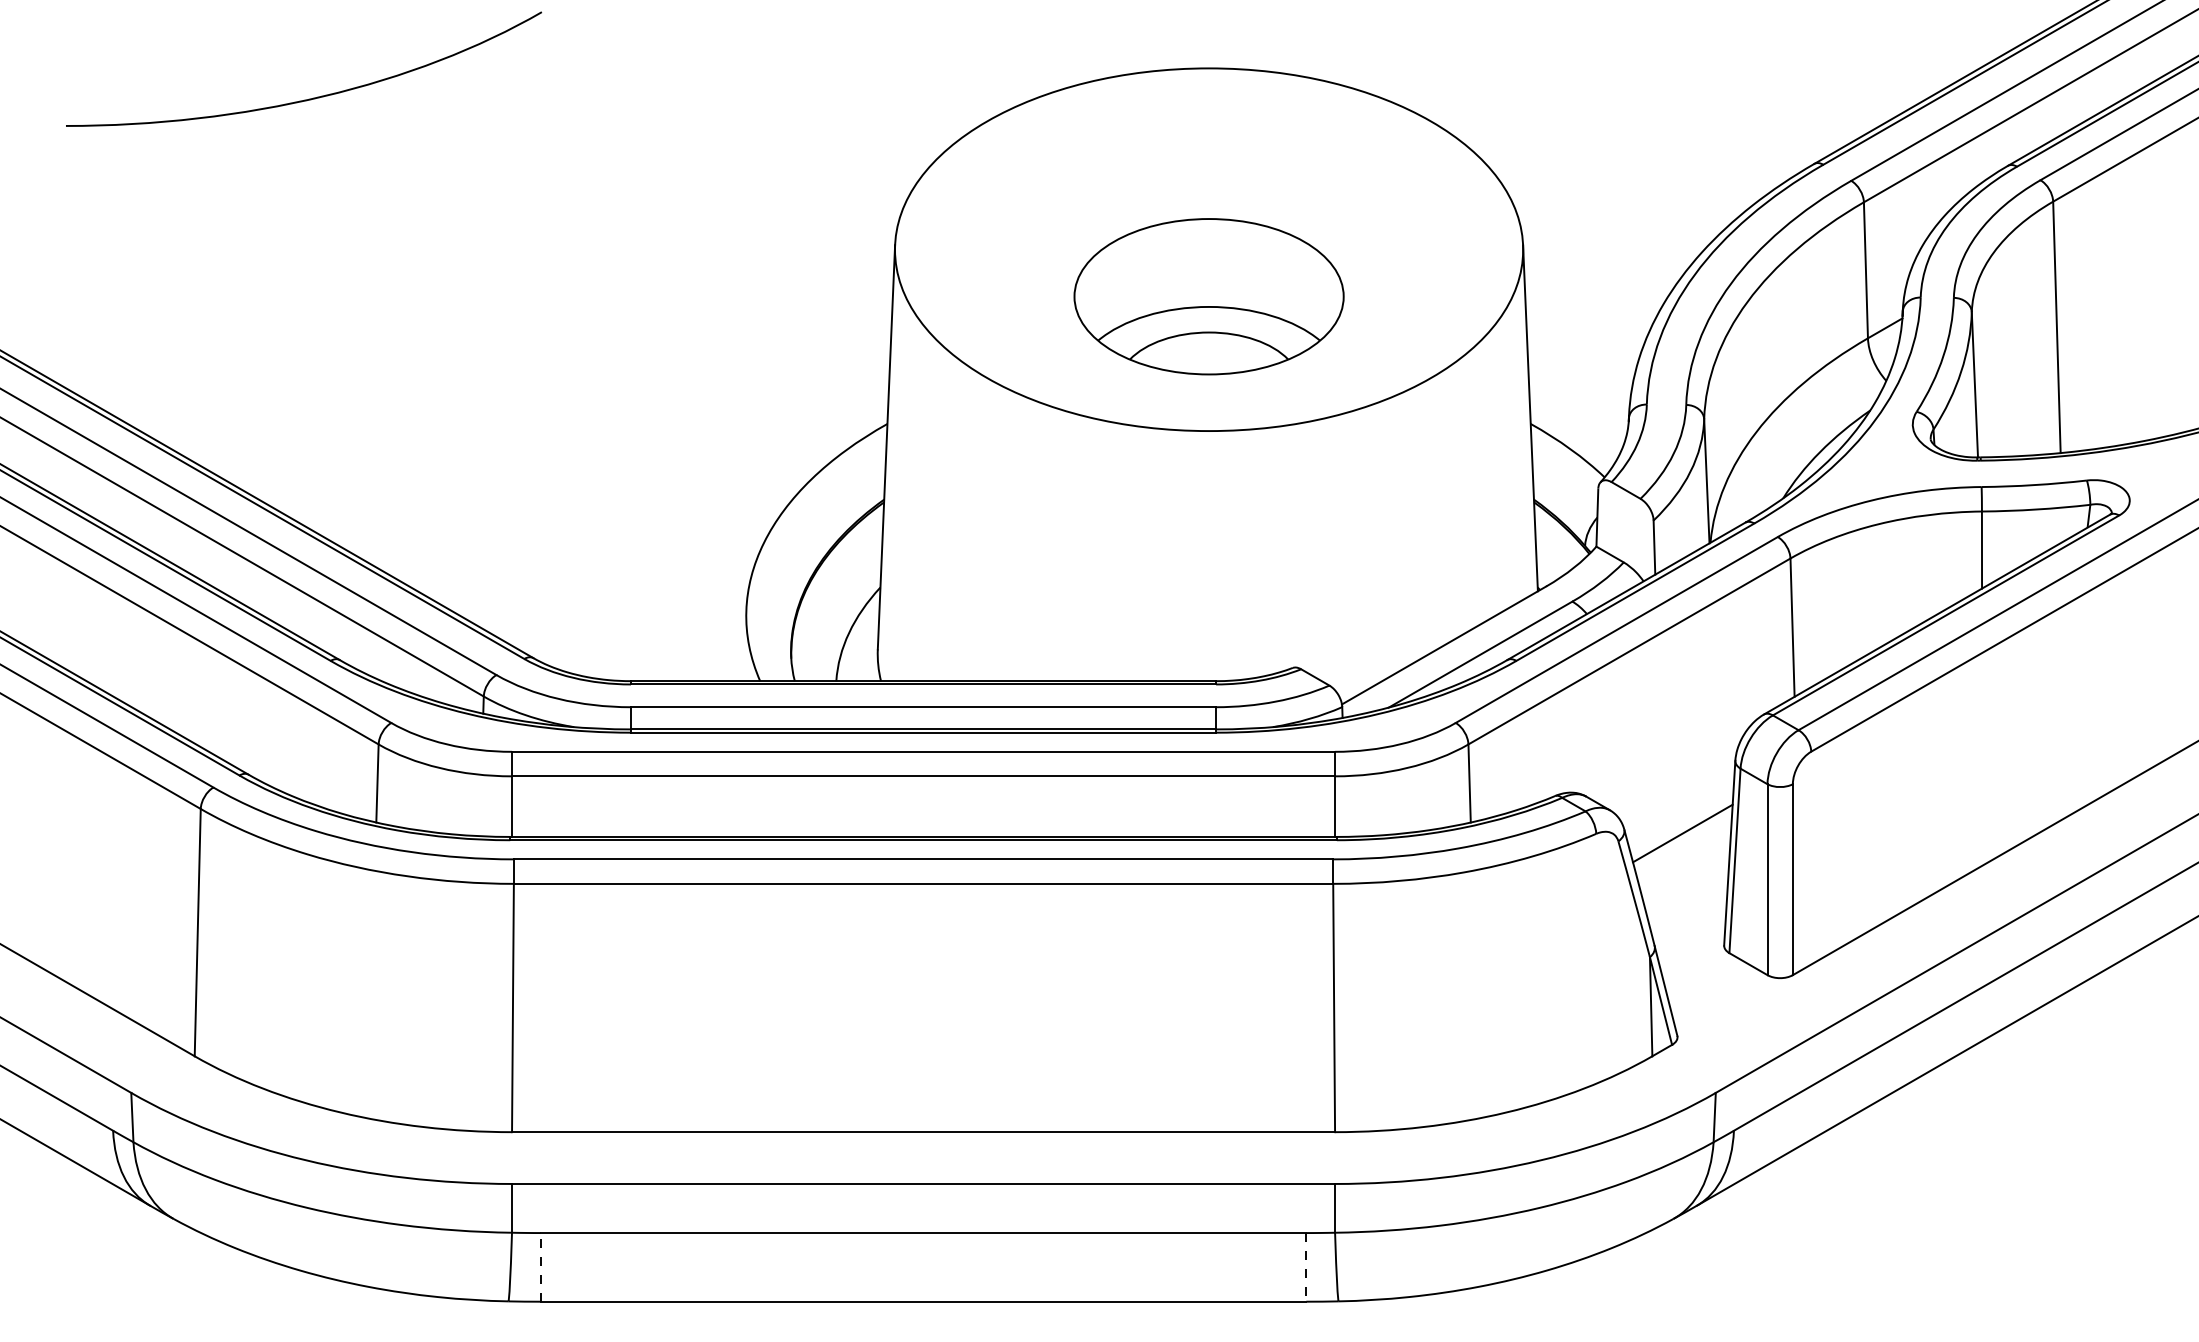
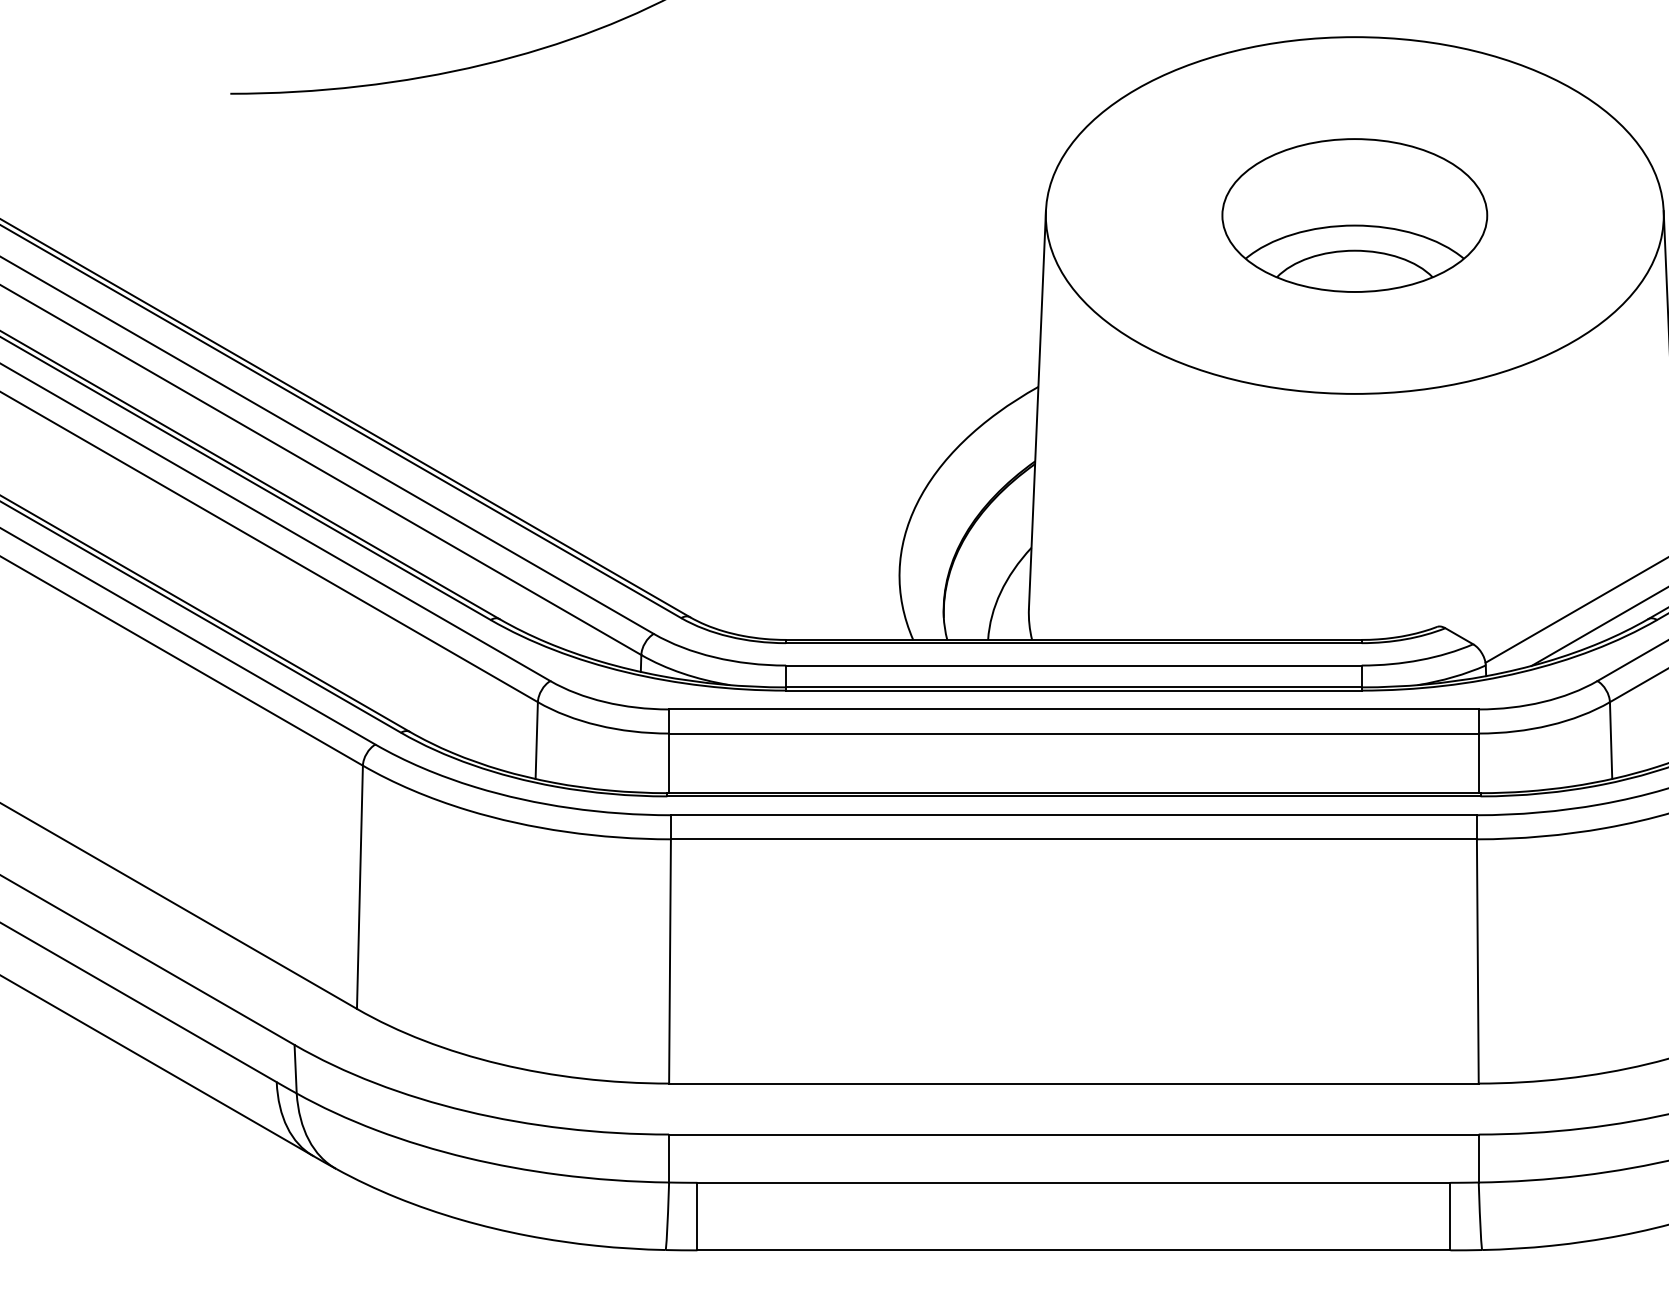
part: (1208, 296) -> (1354, 215), moved
line: (540, 1266) -> (697, 1215), dashed -> solid
line: (1306, 1267) -> (1450, 1216), dashed -> solid

